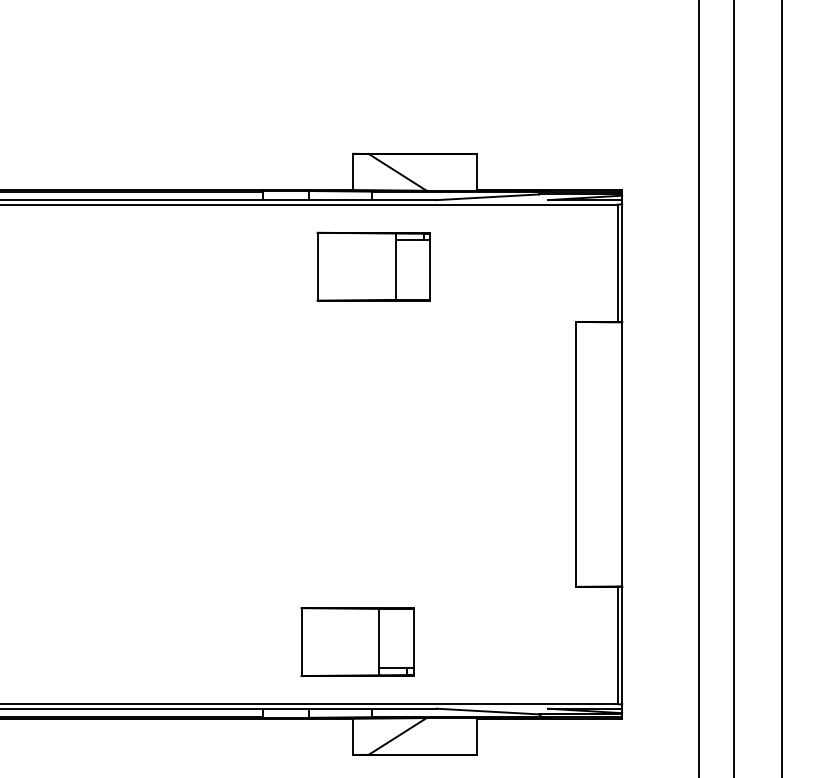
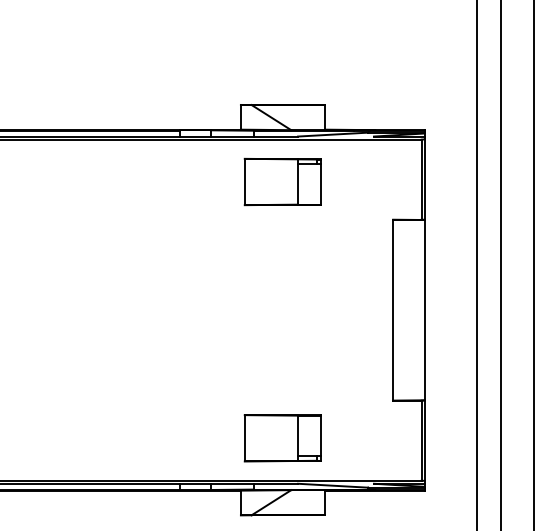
part: (372, 265) -> (282, 181), moved
part: (356, 642) -> (282, 438), moved

